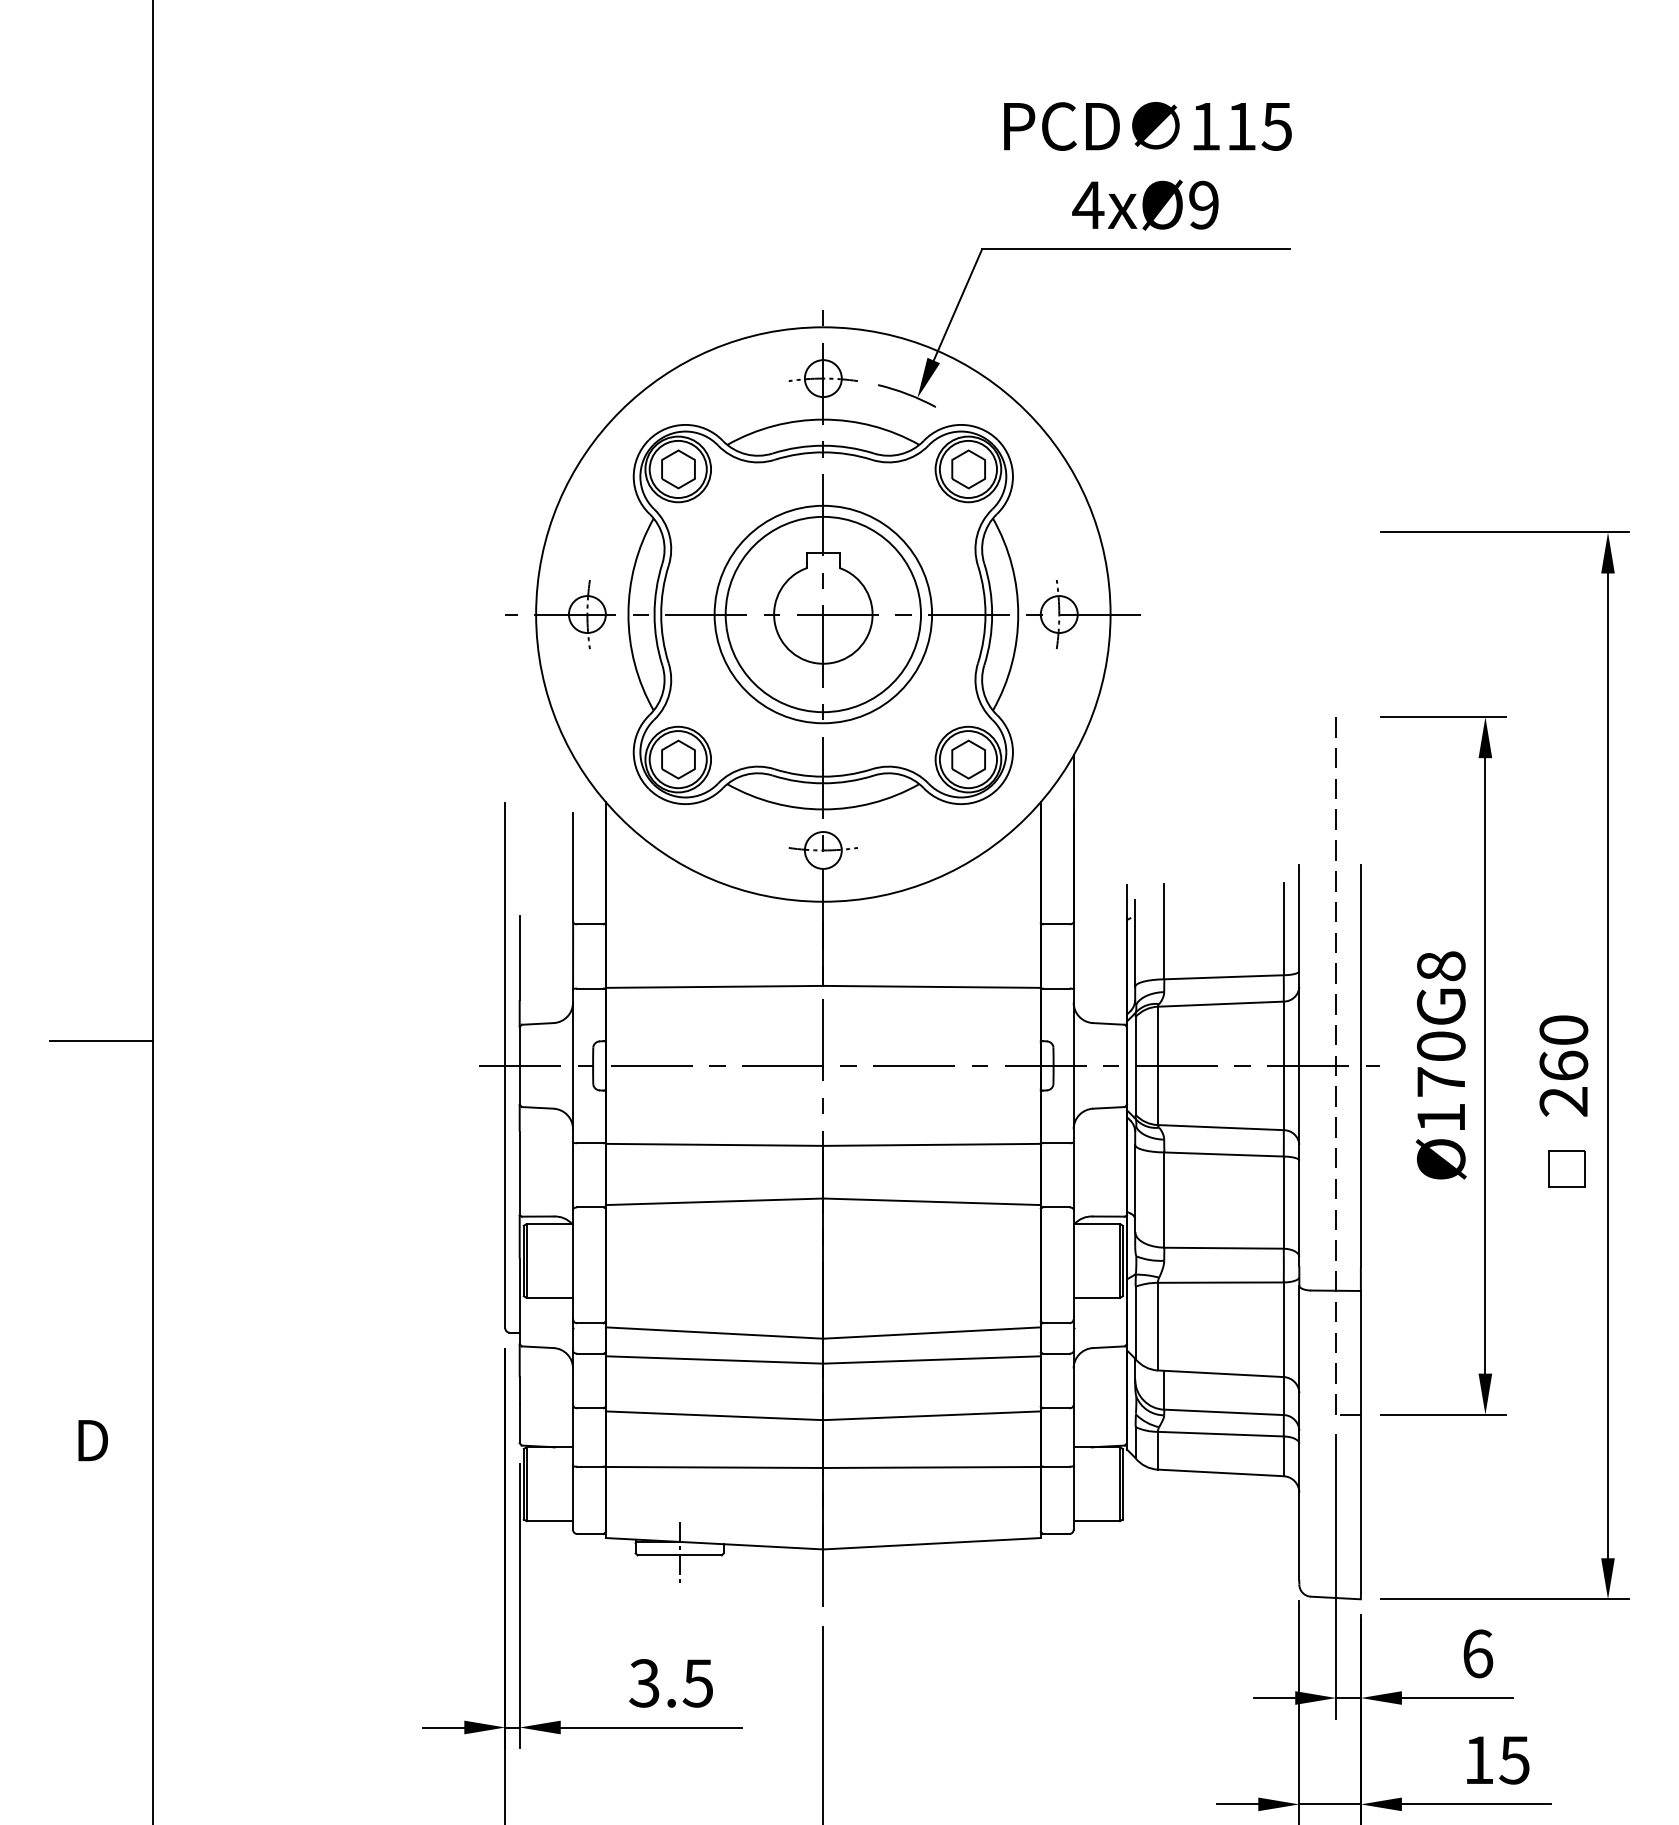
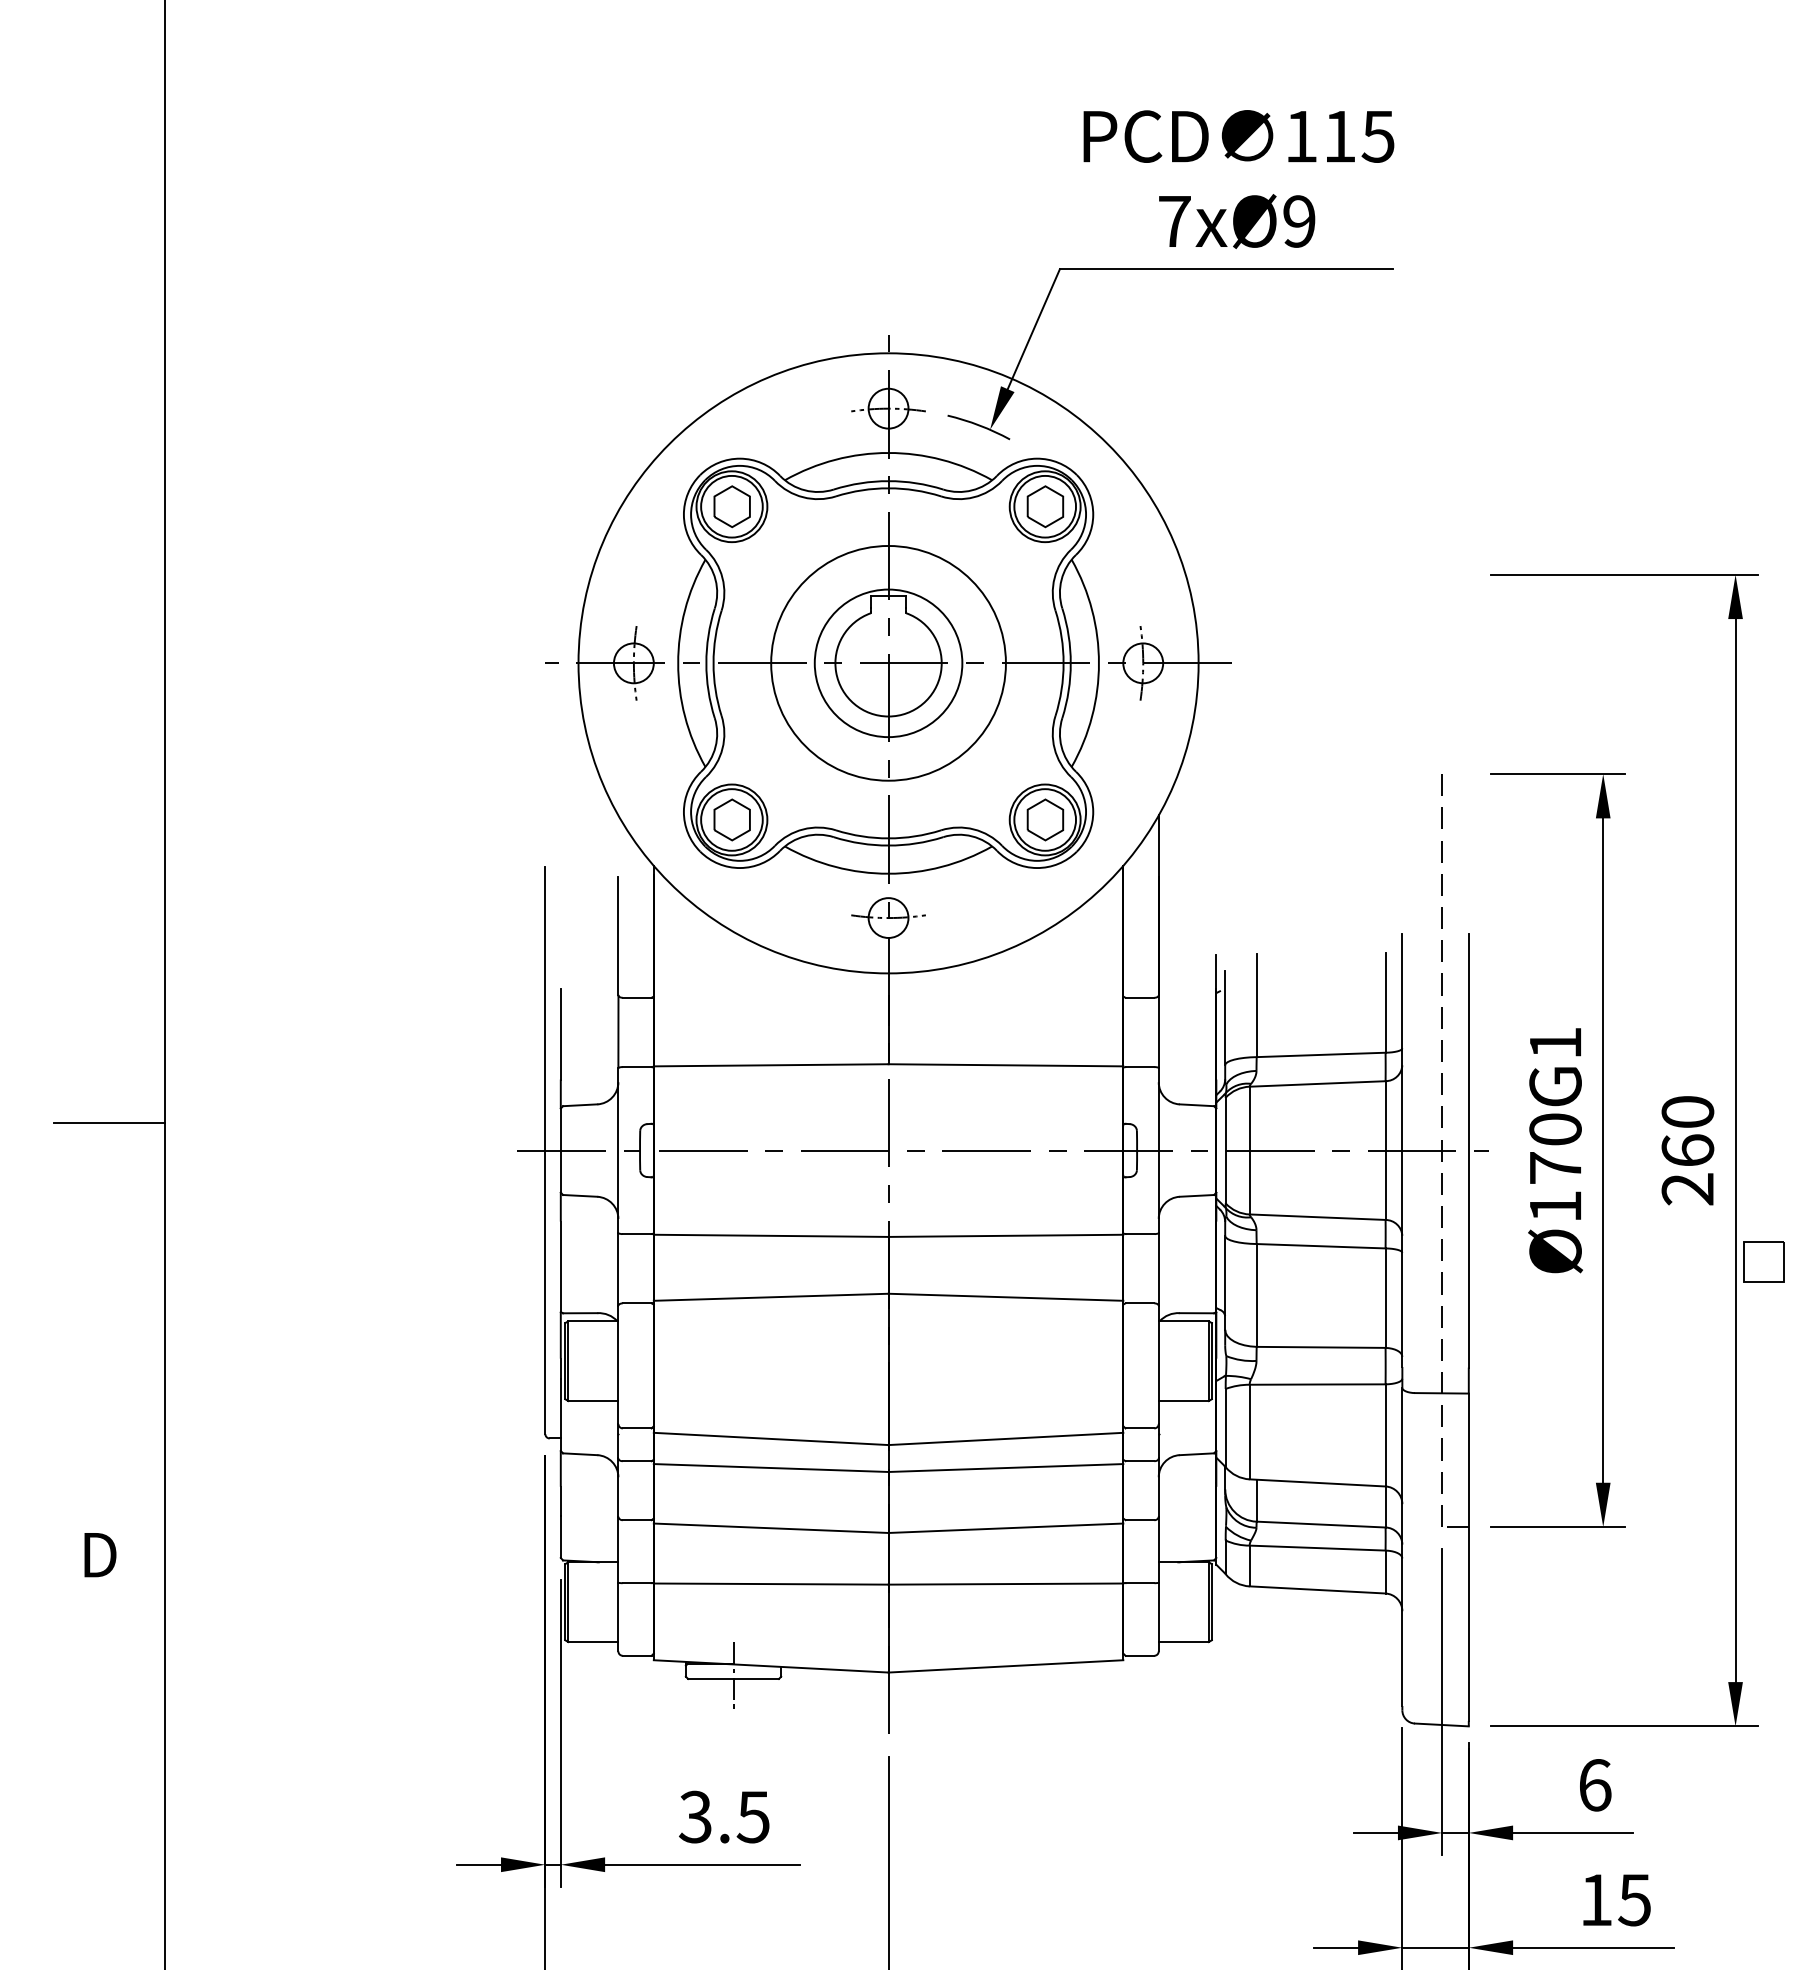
text: (1088, 205) -> (1174, 221), 4xØ9 -> 7xØ9
circle: (823, 613) -> (888, 662), size x0.7
text: (1441, 965) -> (1555, 1042), Ø170G8 -> Ø170G1
part: (1566, 1168) -> (1763, 1261), moved

